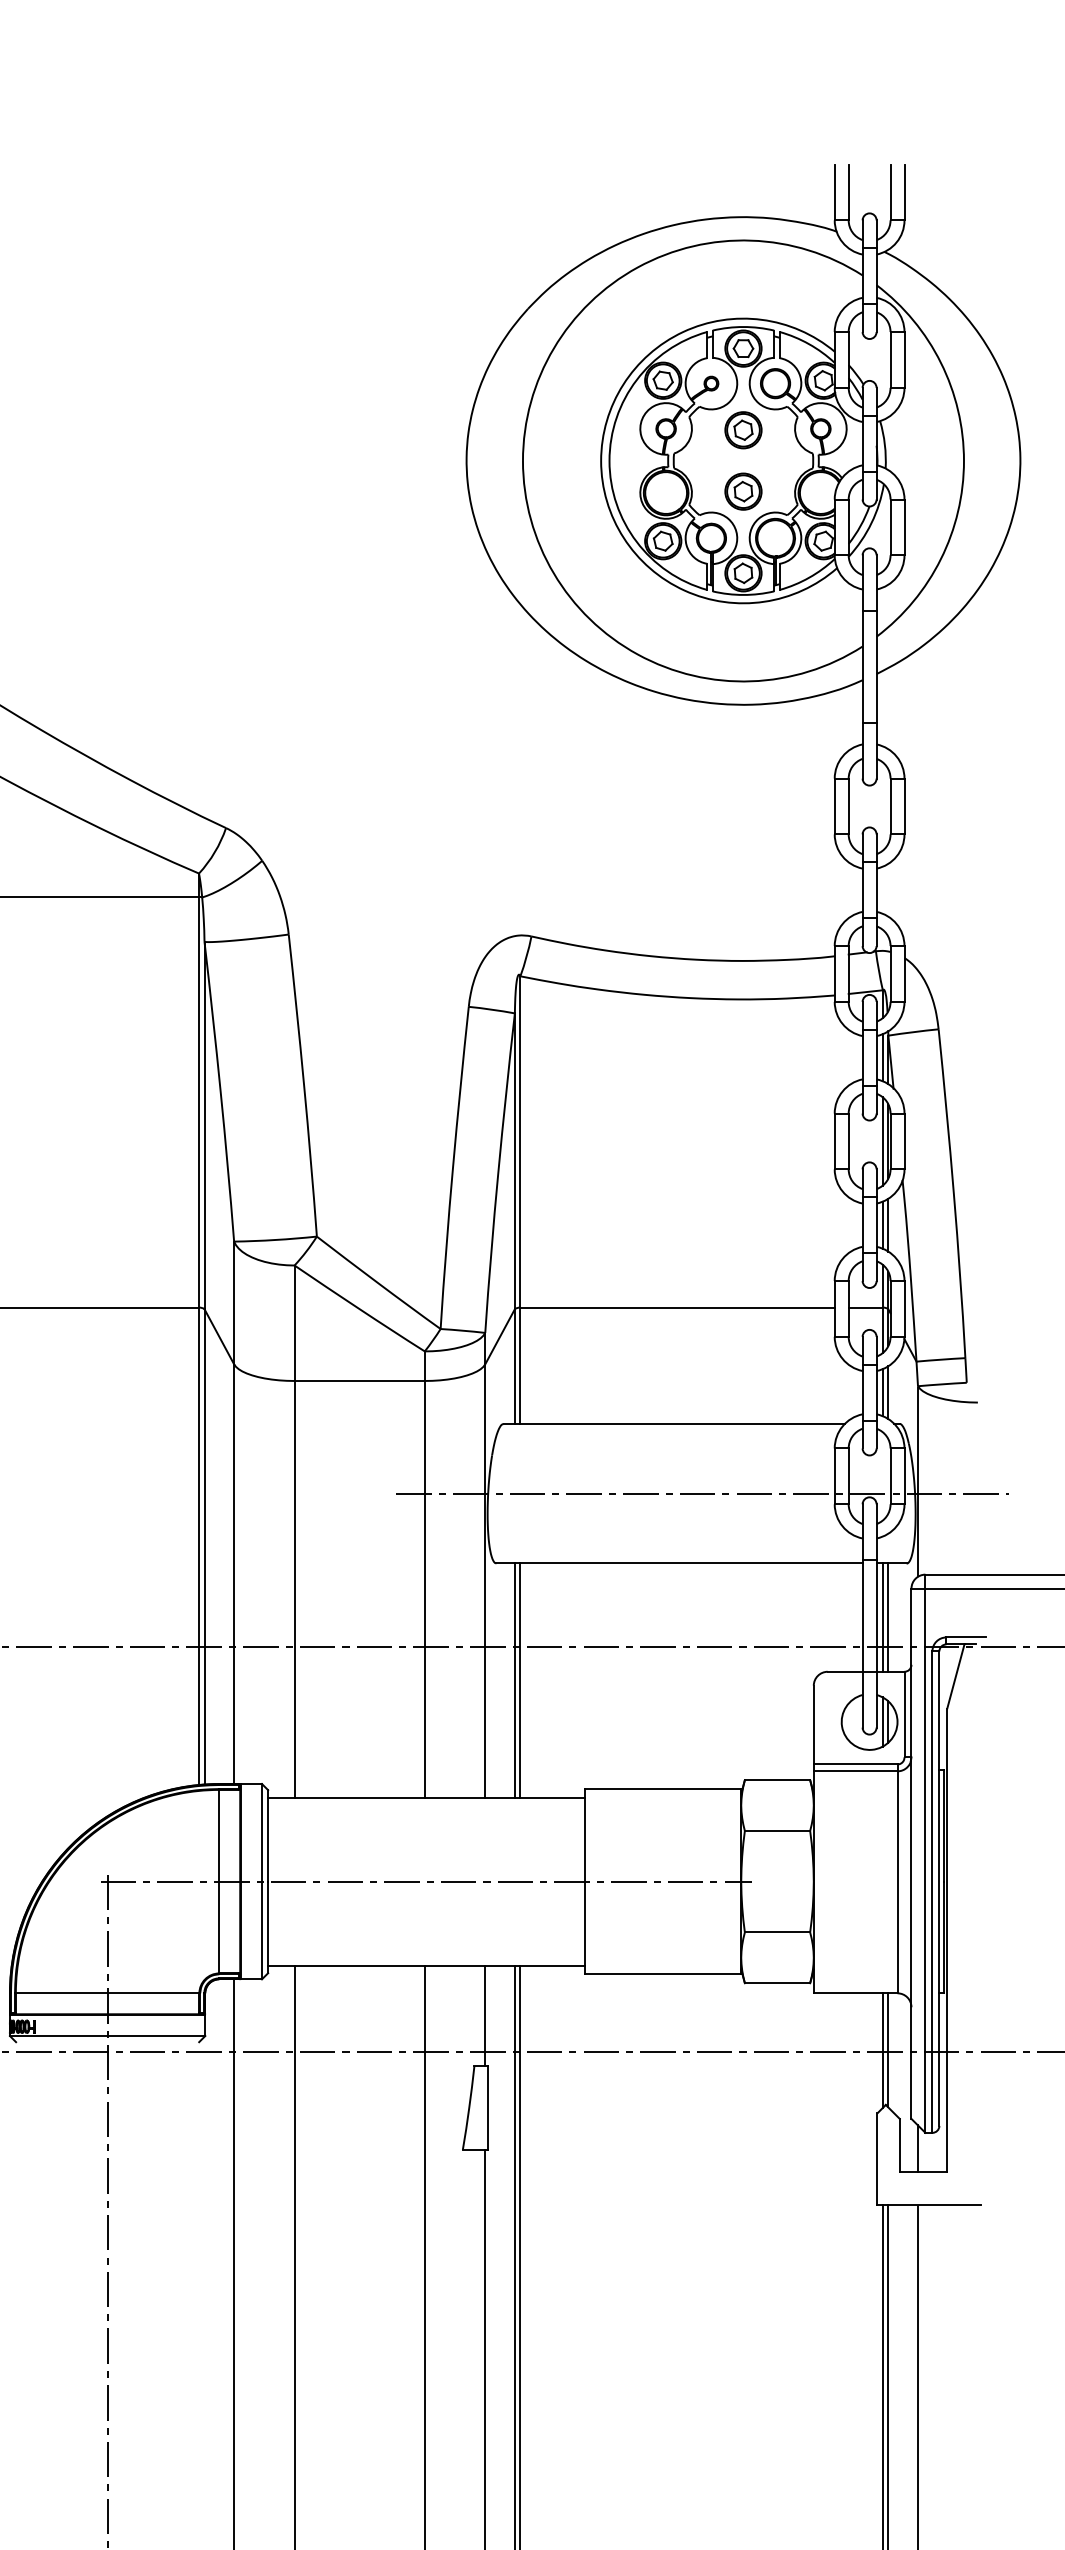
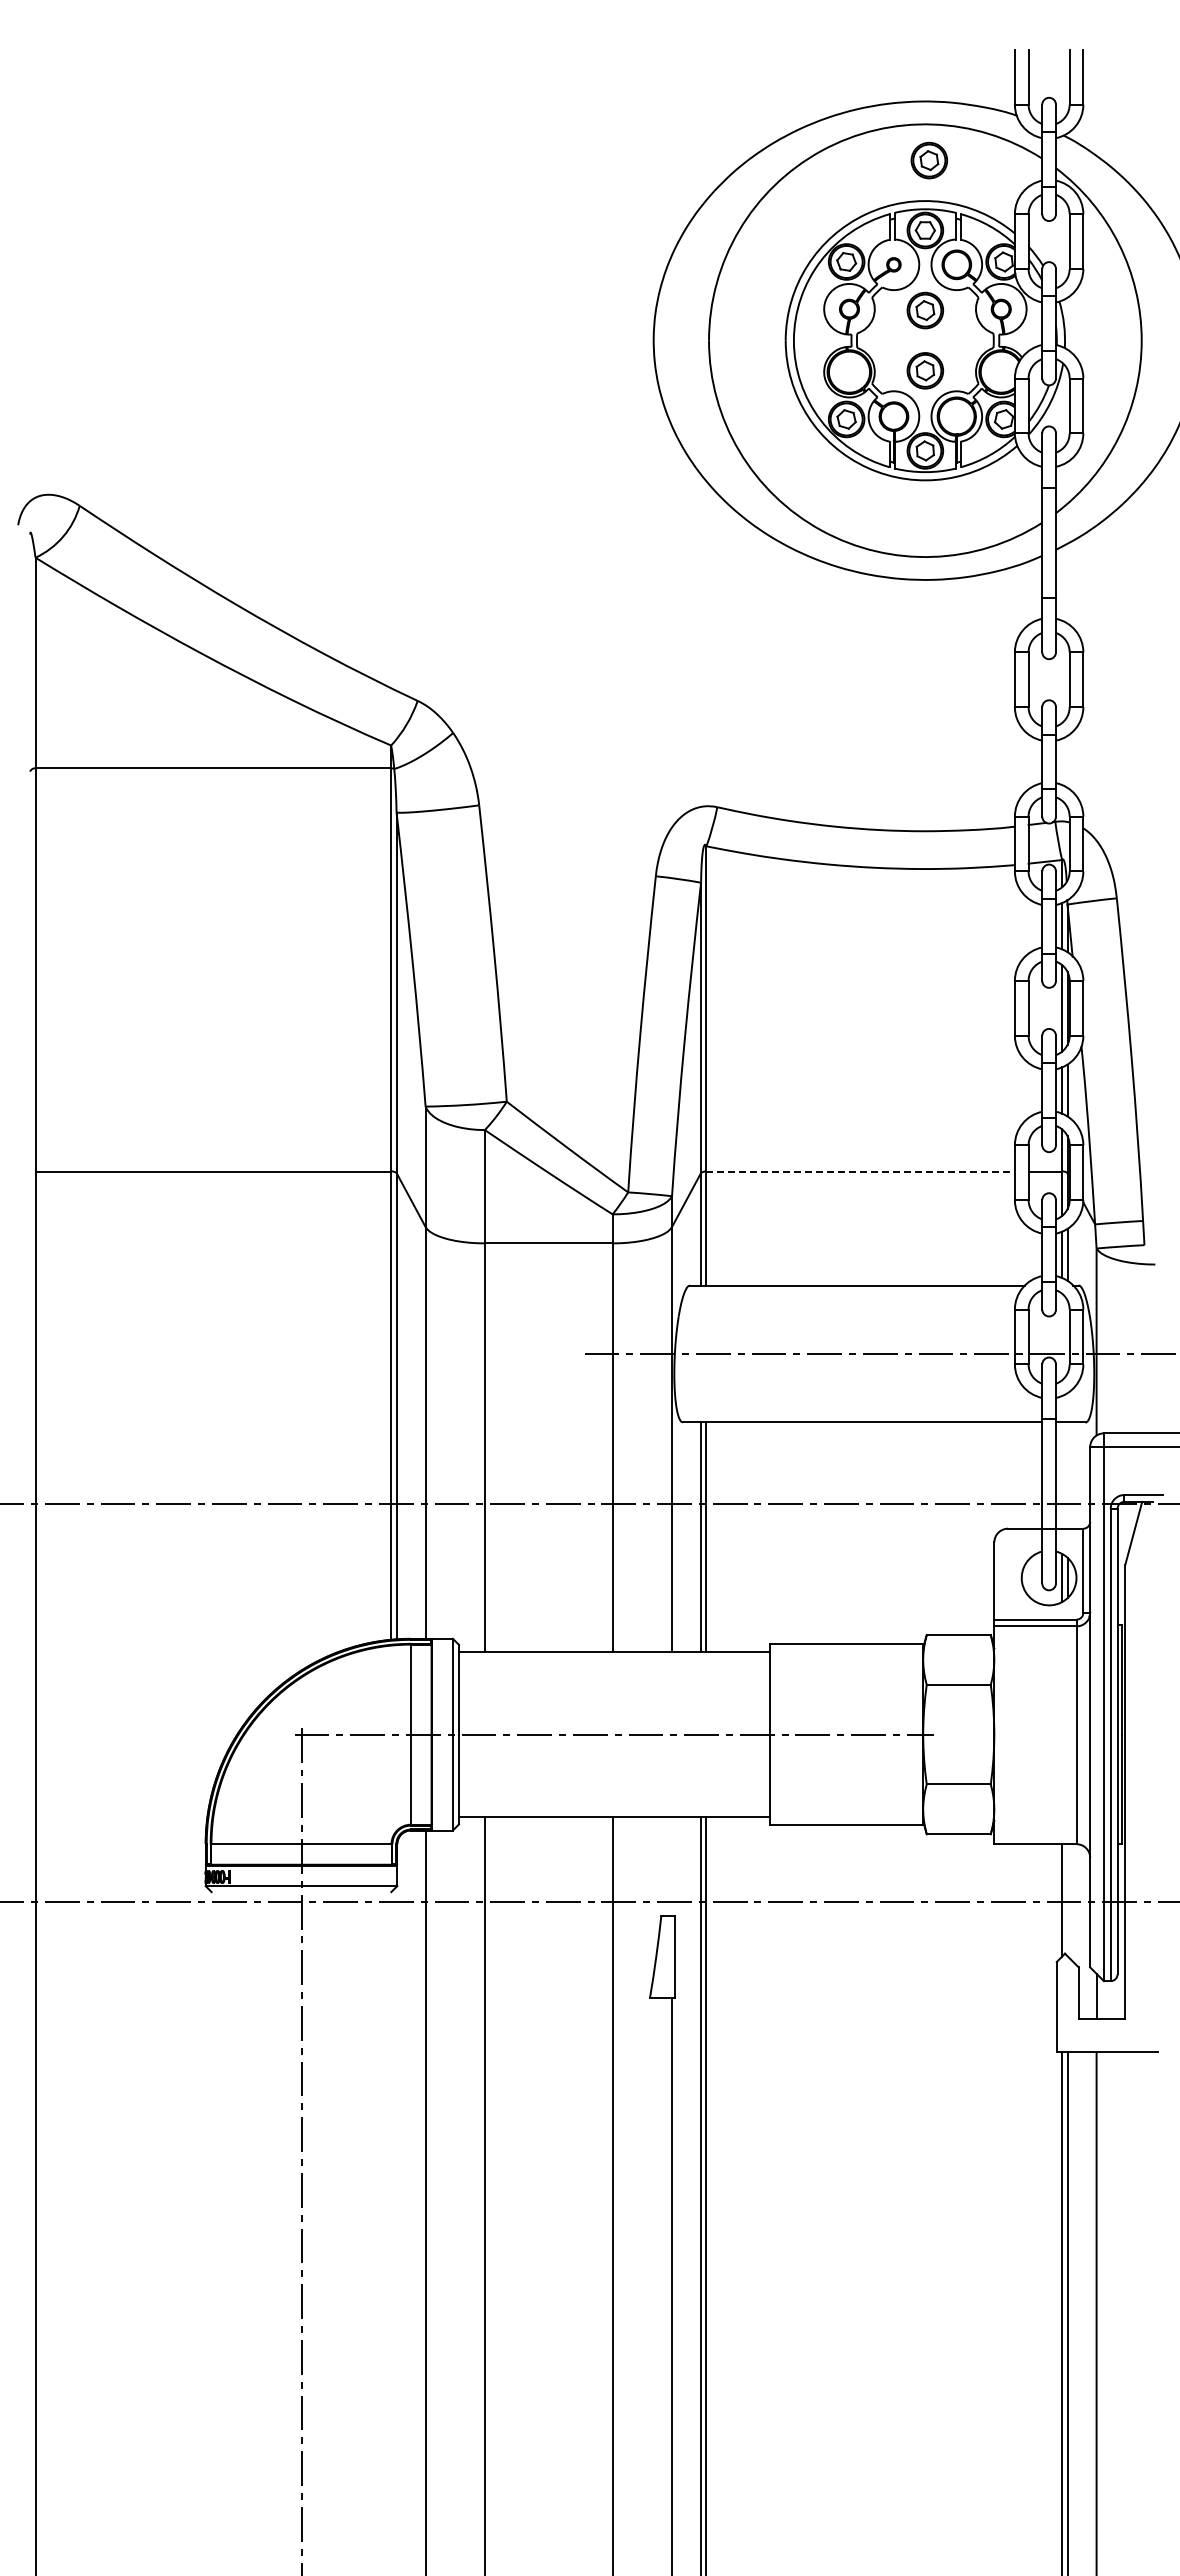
part: (747, 277) -> (929, 160), added
line: (678, 1307) -> (861, 1171), solid -> dashed
line: (883, 1617) -> (1062, 1475), removed
line: (888, 1617) -> (1067, 1475), removed
line: (485, 2016) -> (672, 1866), removed
line: (888, 2050) -> (1067, 1900), removed

